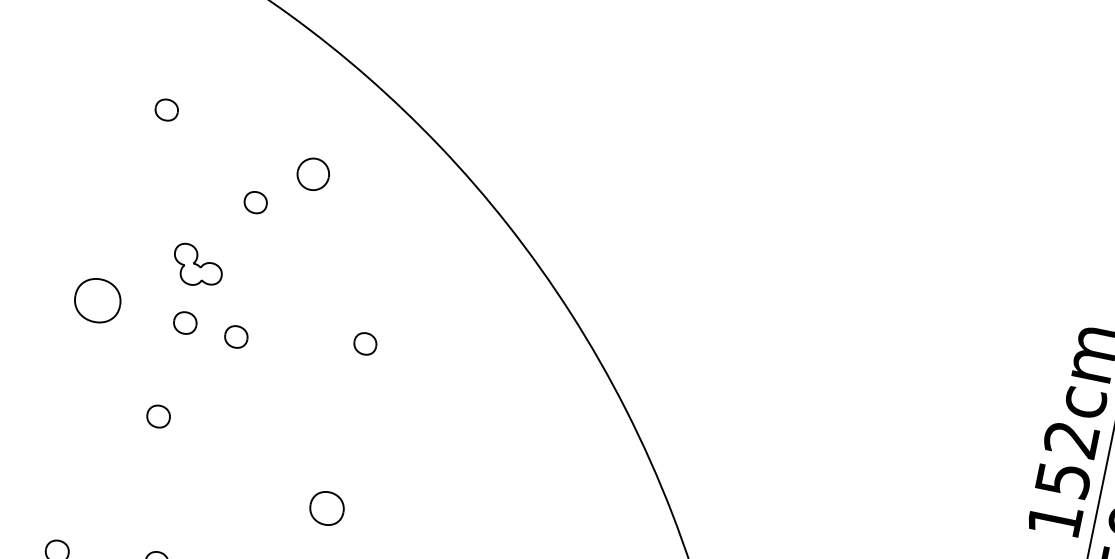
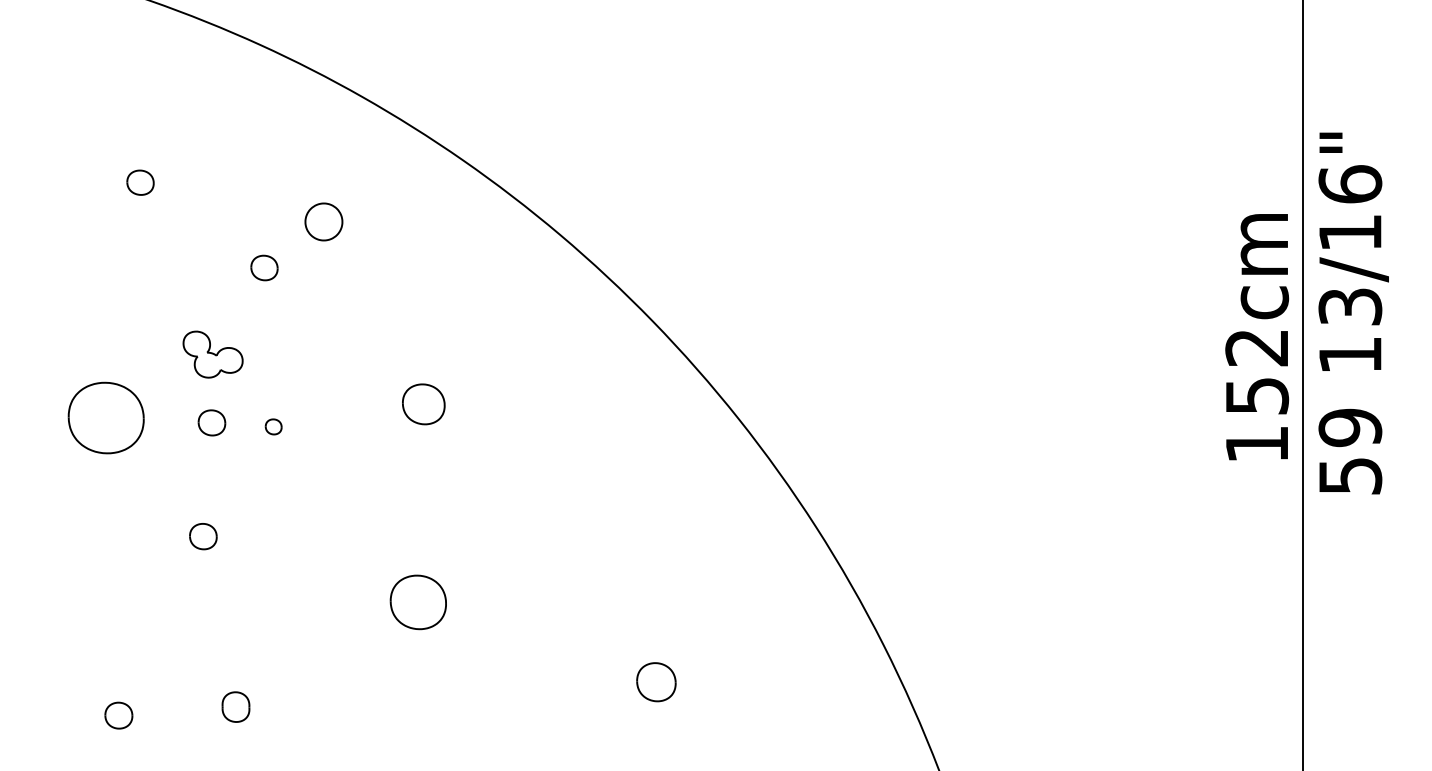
part: (97, 300) -> (105, 417), size x1.4
part: (236, 336) -> (273, 426), size x0.6
part: (365, 343) -> (423, 404), size x1.6
part: (327, 508) -> (418, 602), size x1.4

